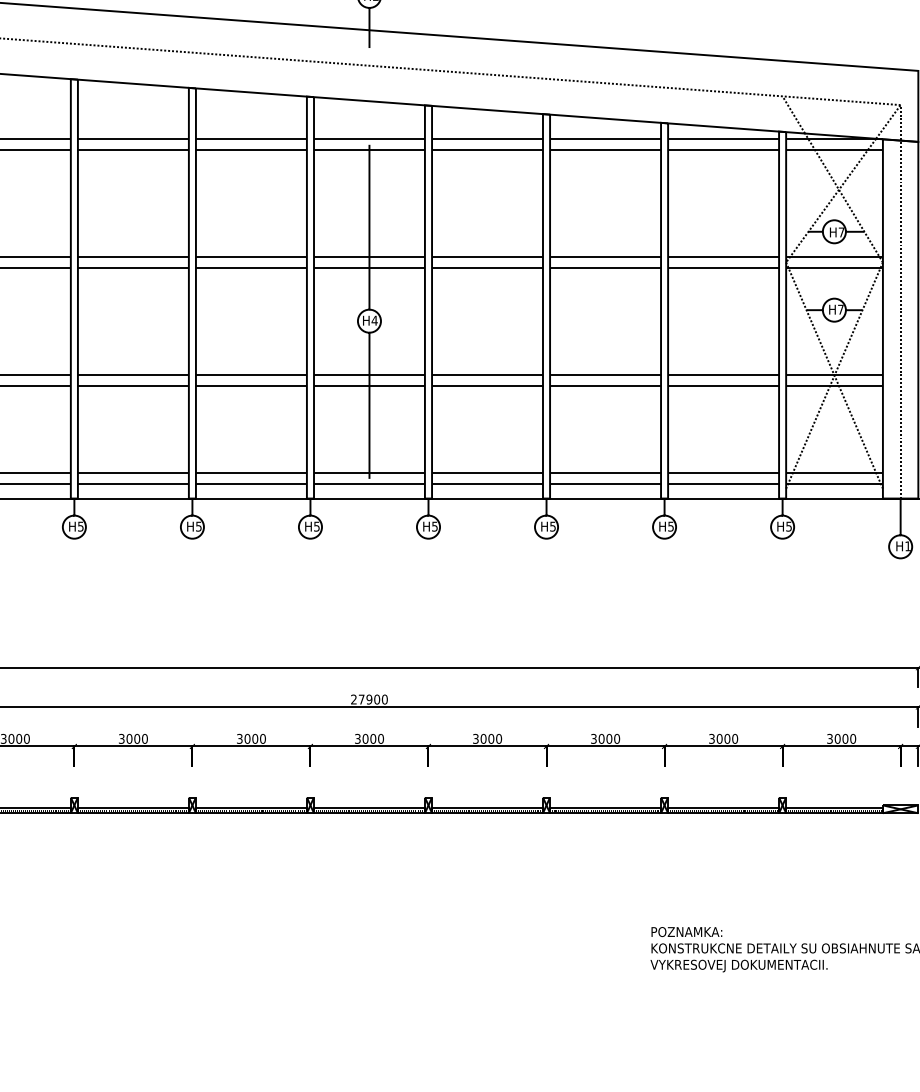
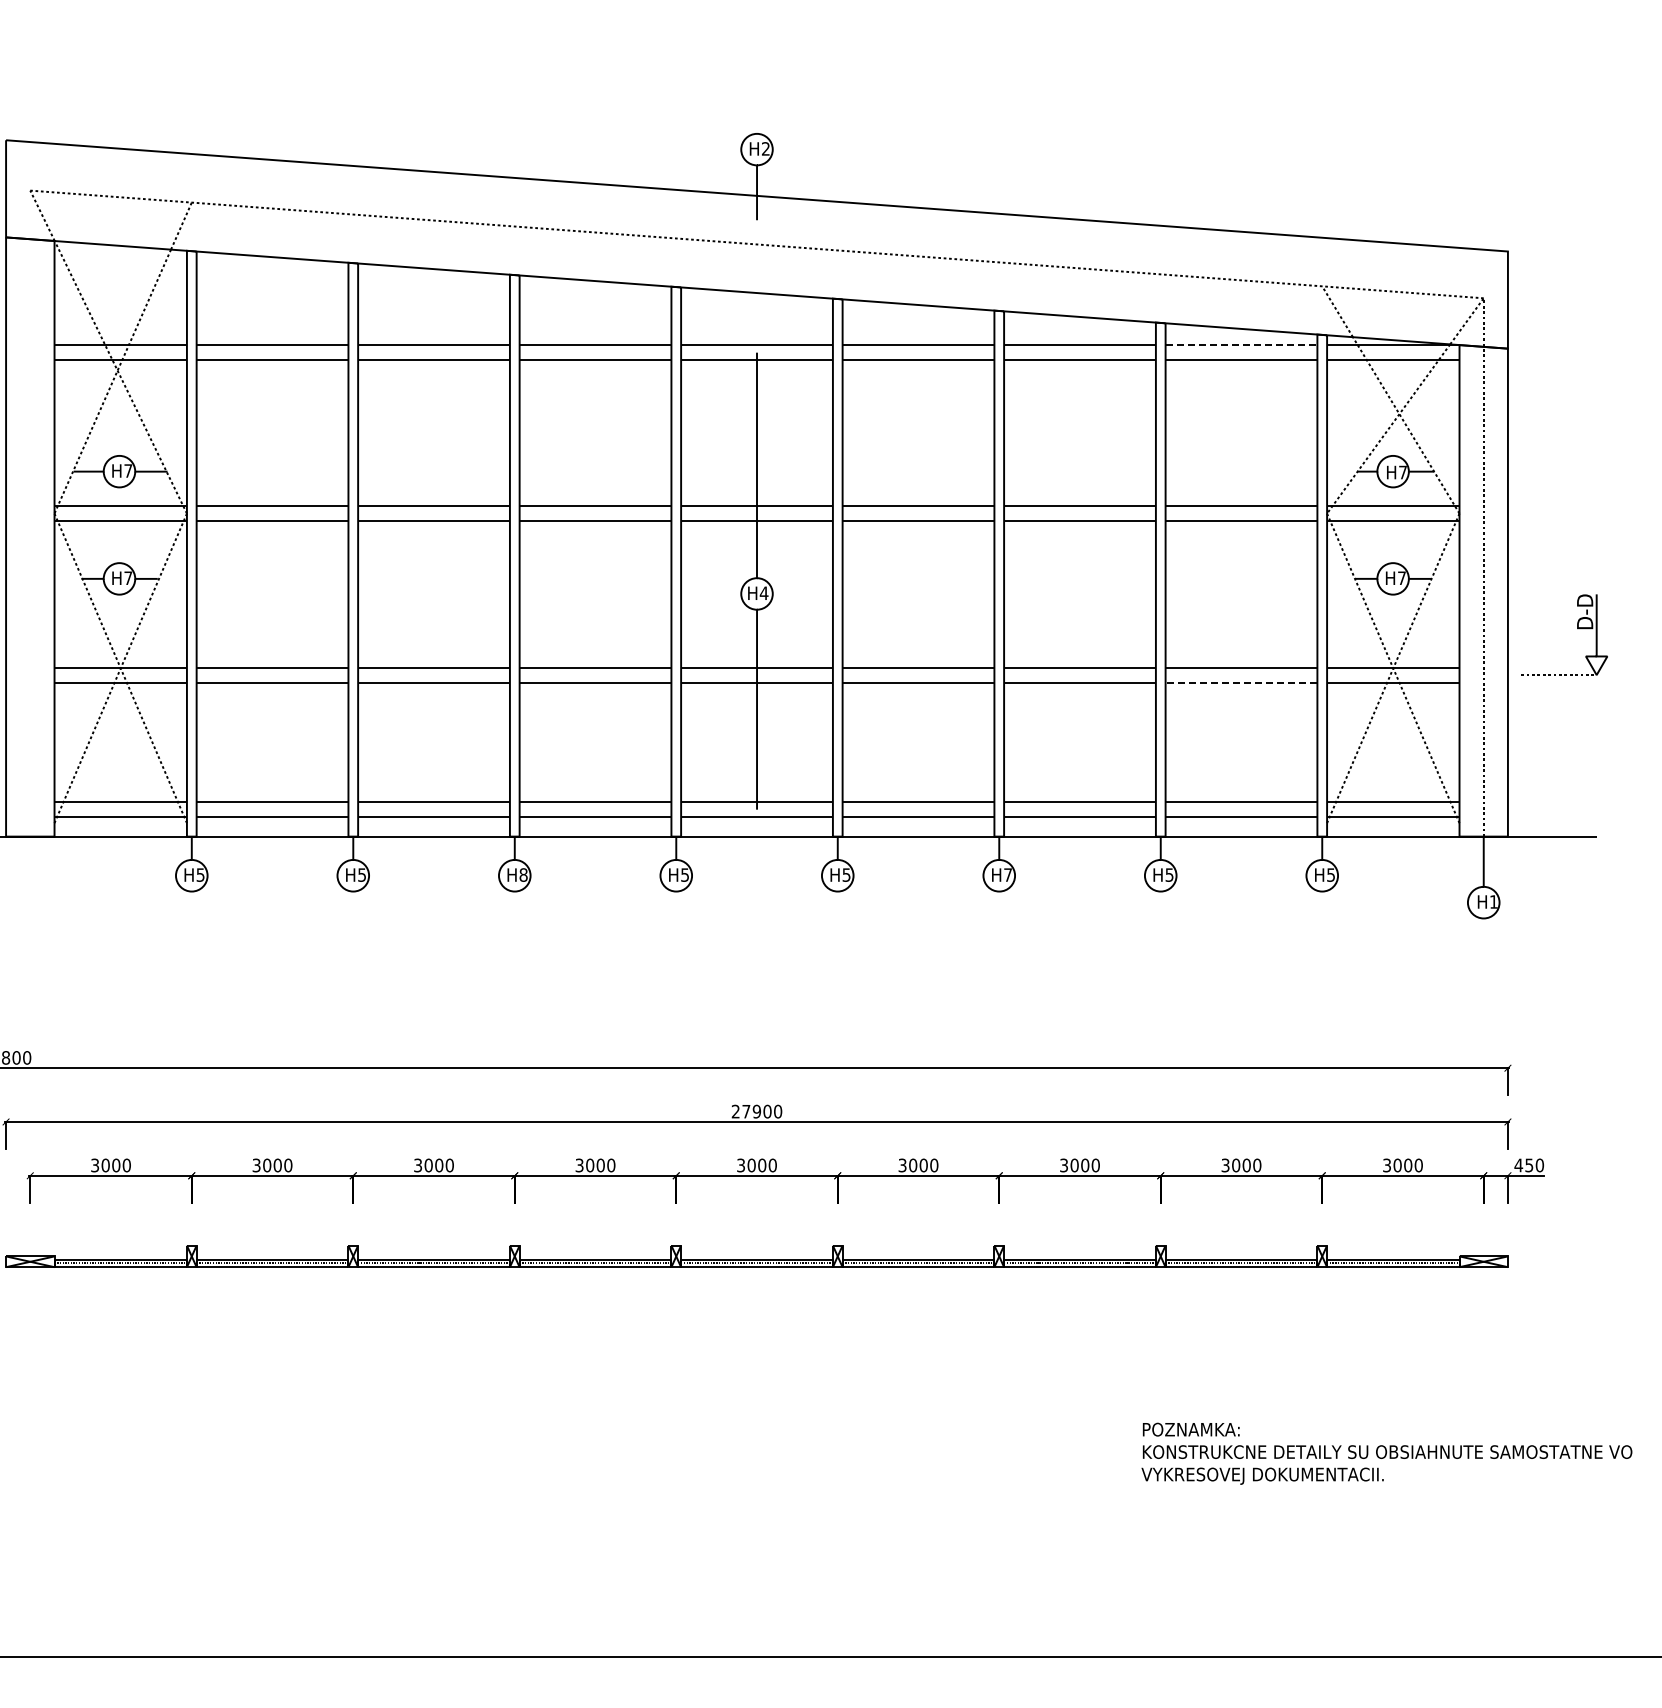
line: (723, 139) -> (1241, 345), solid -> dashed
line: (723, 385) -> (1241, 682), solid -> dashed
text: (198, 526) -> (523, 874), H5 -> H8
text: (552, 526) -> (1007, 874), H5 -> H7

